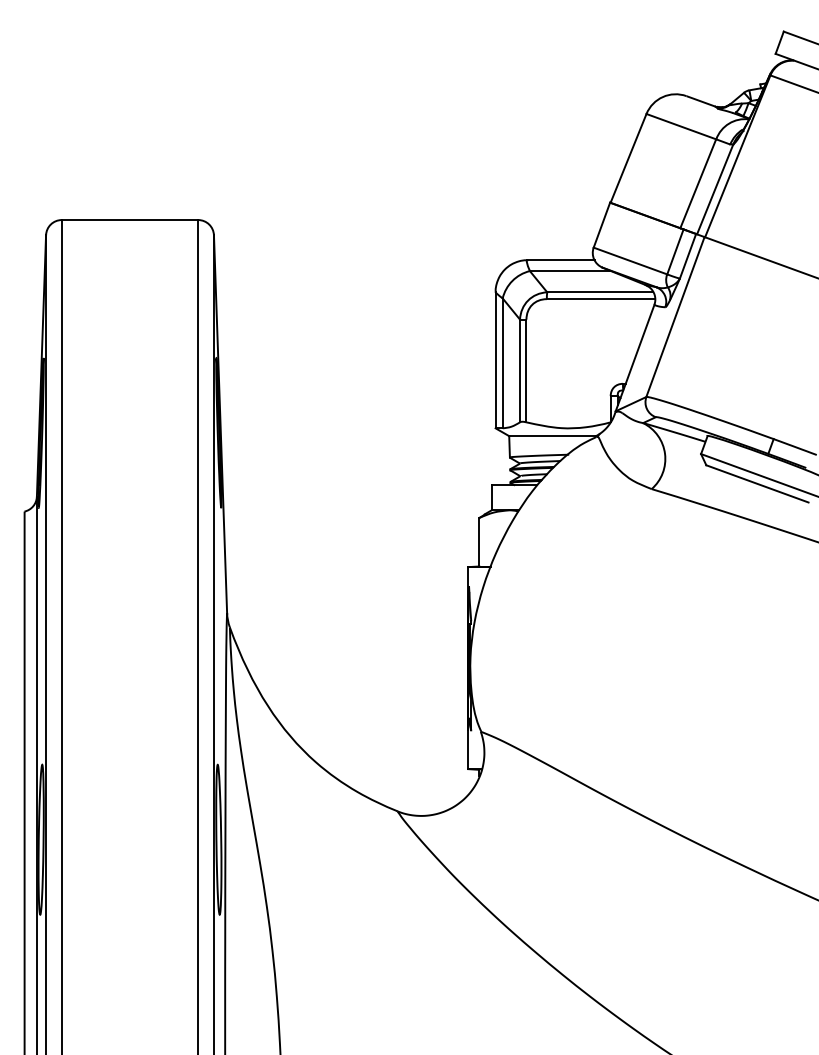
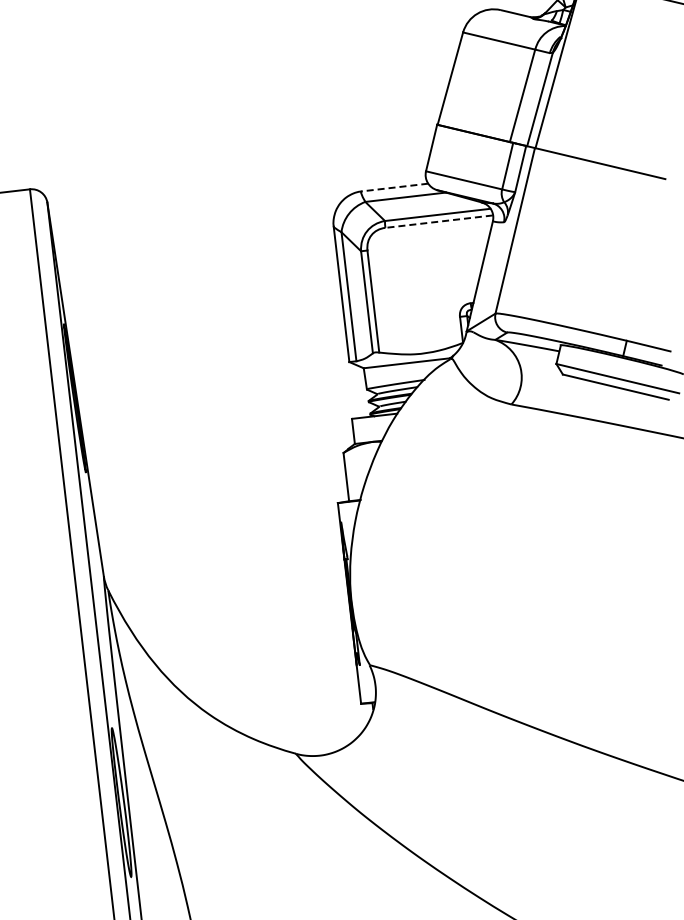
line: (560, 260) -> (394, 187), solid -> dashed
line: (600, 299) -> (438, 222), solid -> dashed

